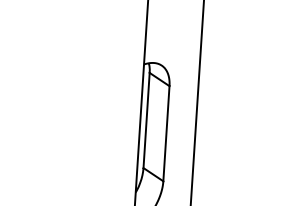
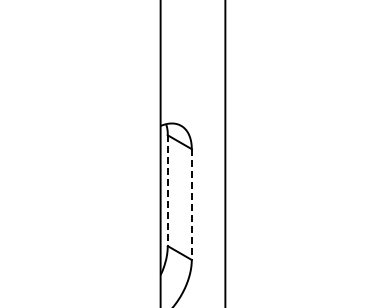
line: (146, 121) -> (167, 191), solid -> dashed
line: (166, 134) -> (191, 205), solid -> dashed

